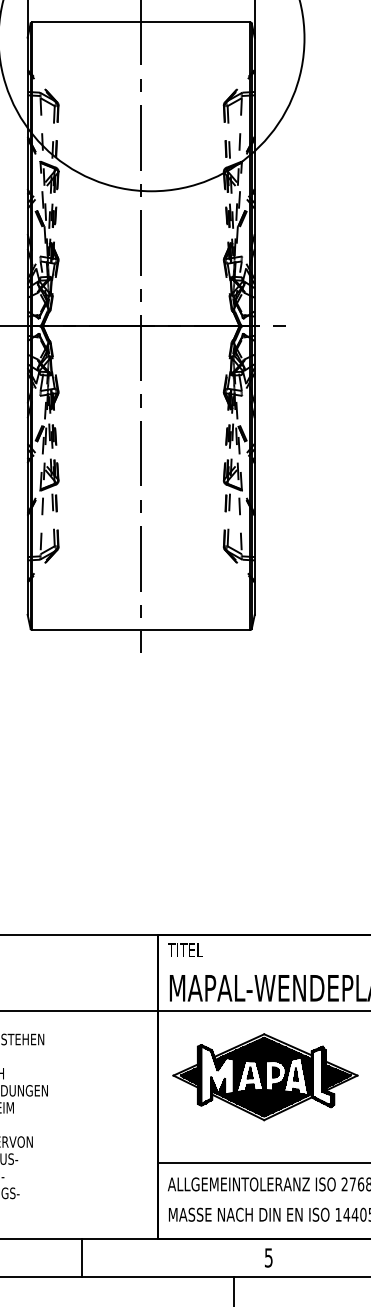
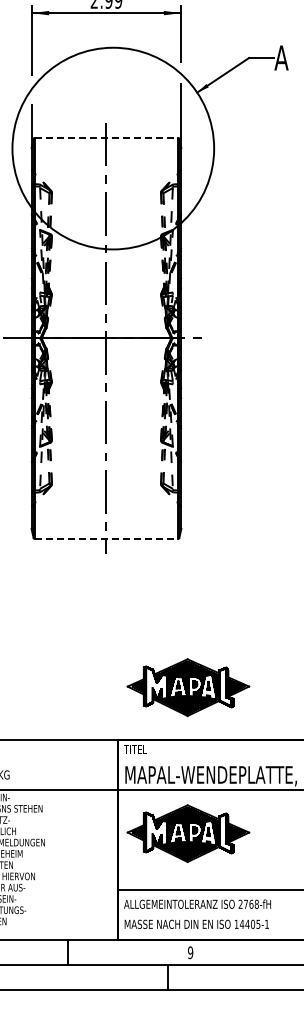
line: (141, 23) -> (106, 138), solid -> dashed
line: (141, 629) -> (106, 538), solid -> dashed
part: (265, 855) -> (188, 687), added
text: (268, 1257) -> (190, 952), 5 -> 9

